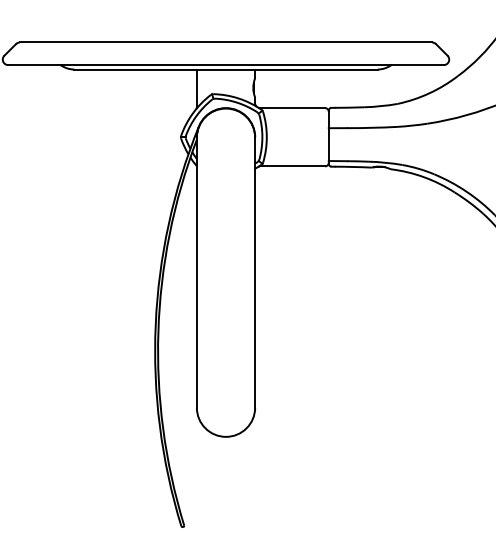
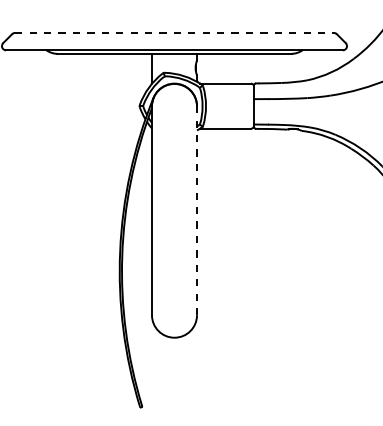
line: (227, 41) -> (175, 32), solid -> dashed
line: (255, 272) -> (197, 210), solid -> dashed

